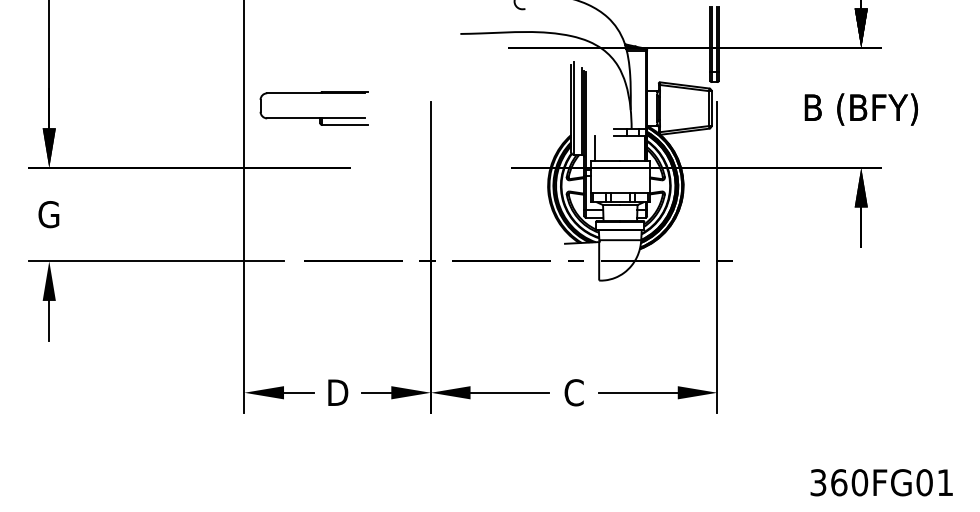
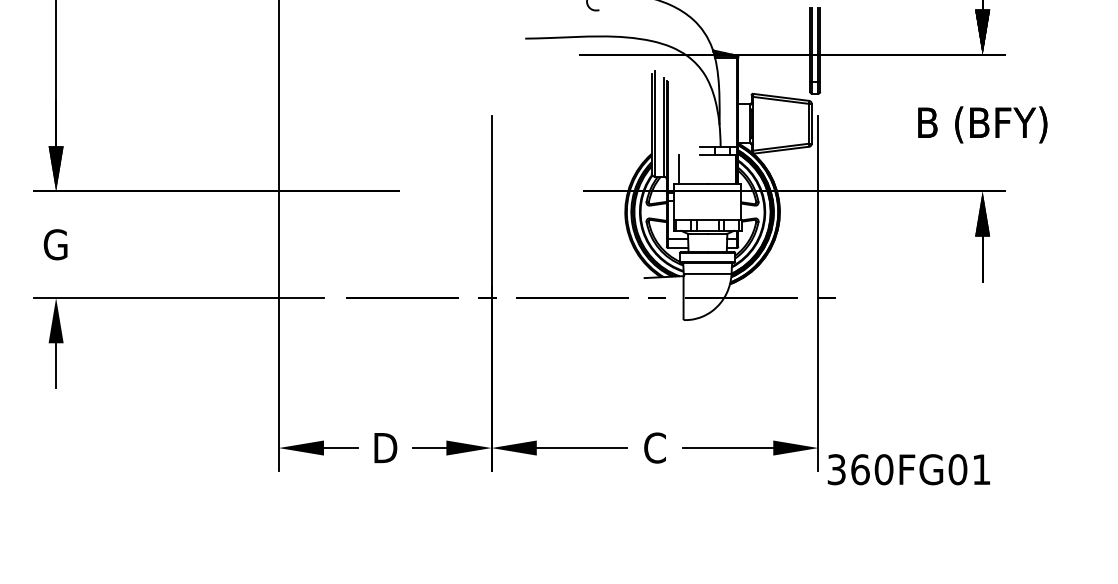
part: (314, 117) -> (358, 134), removed
text: (881, 482) -> (908, 469), moved

